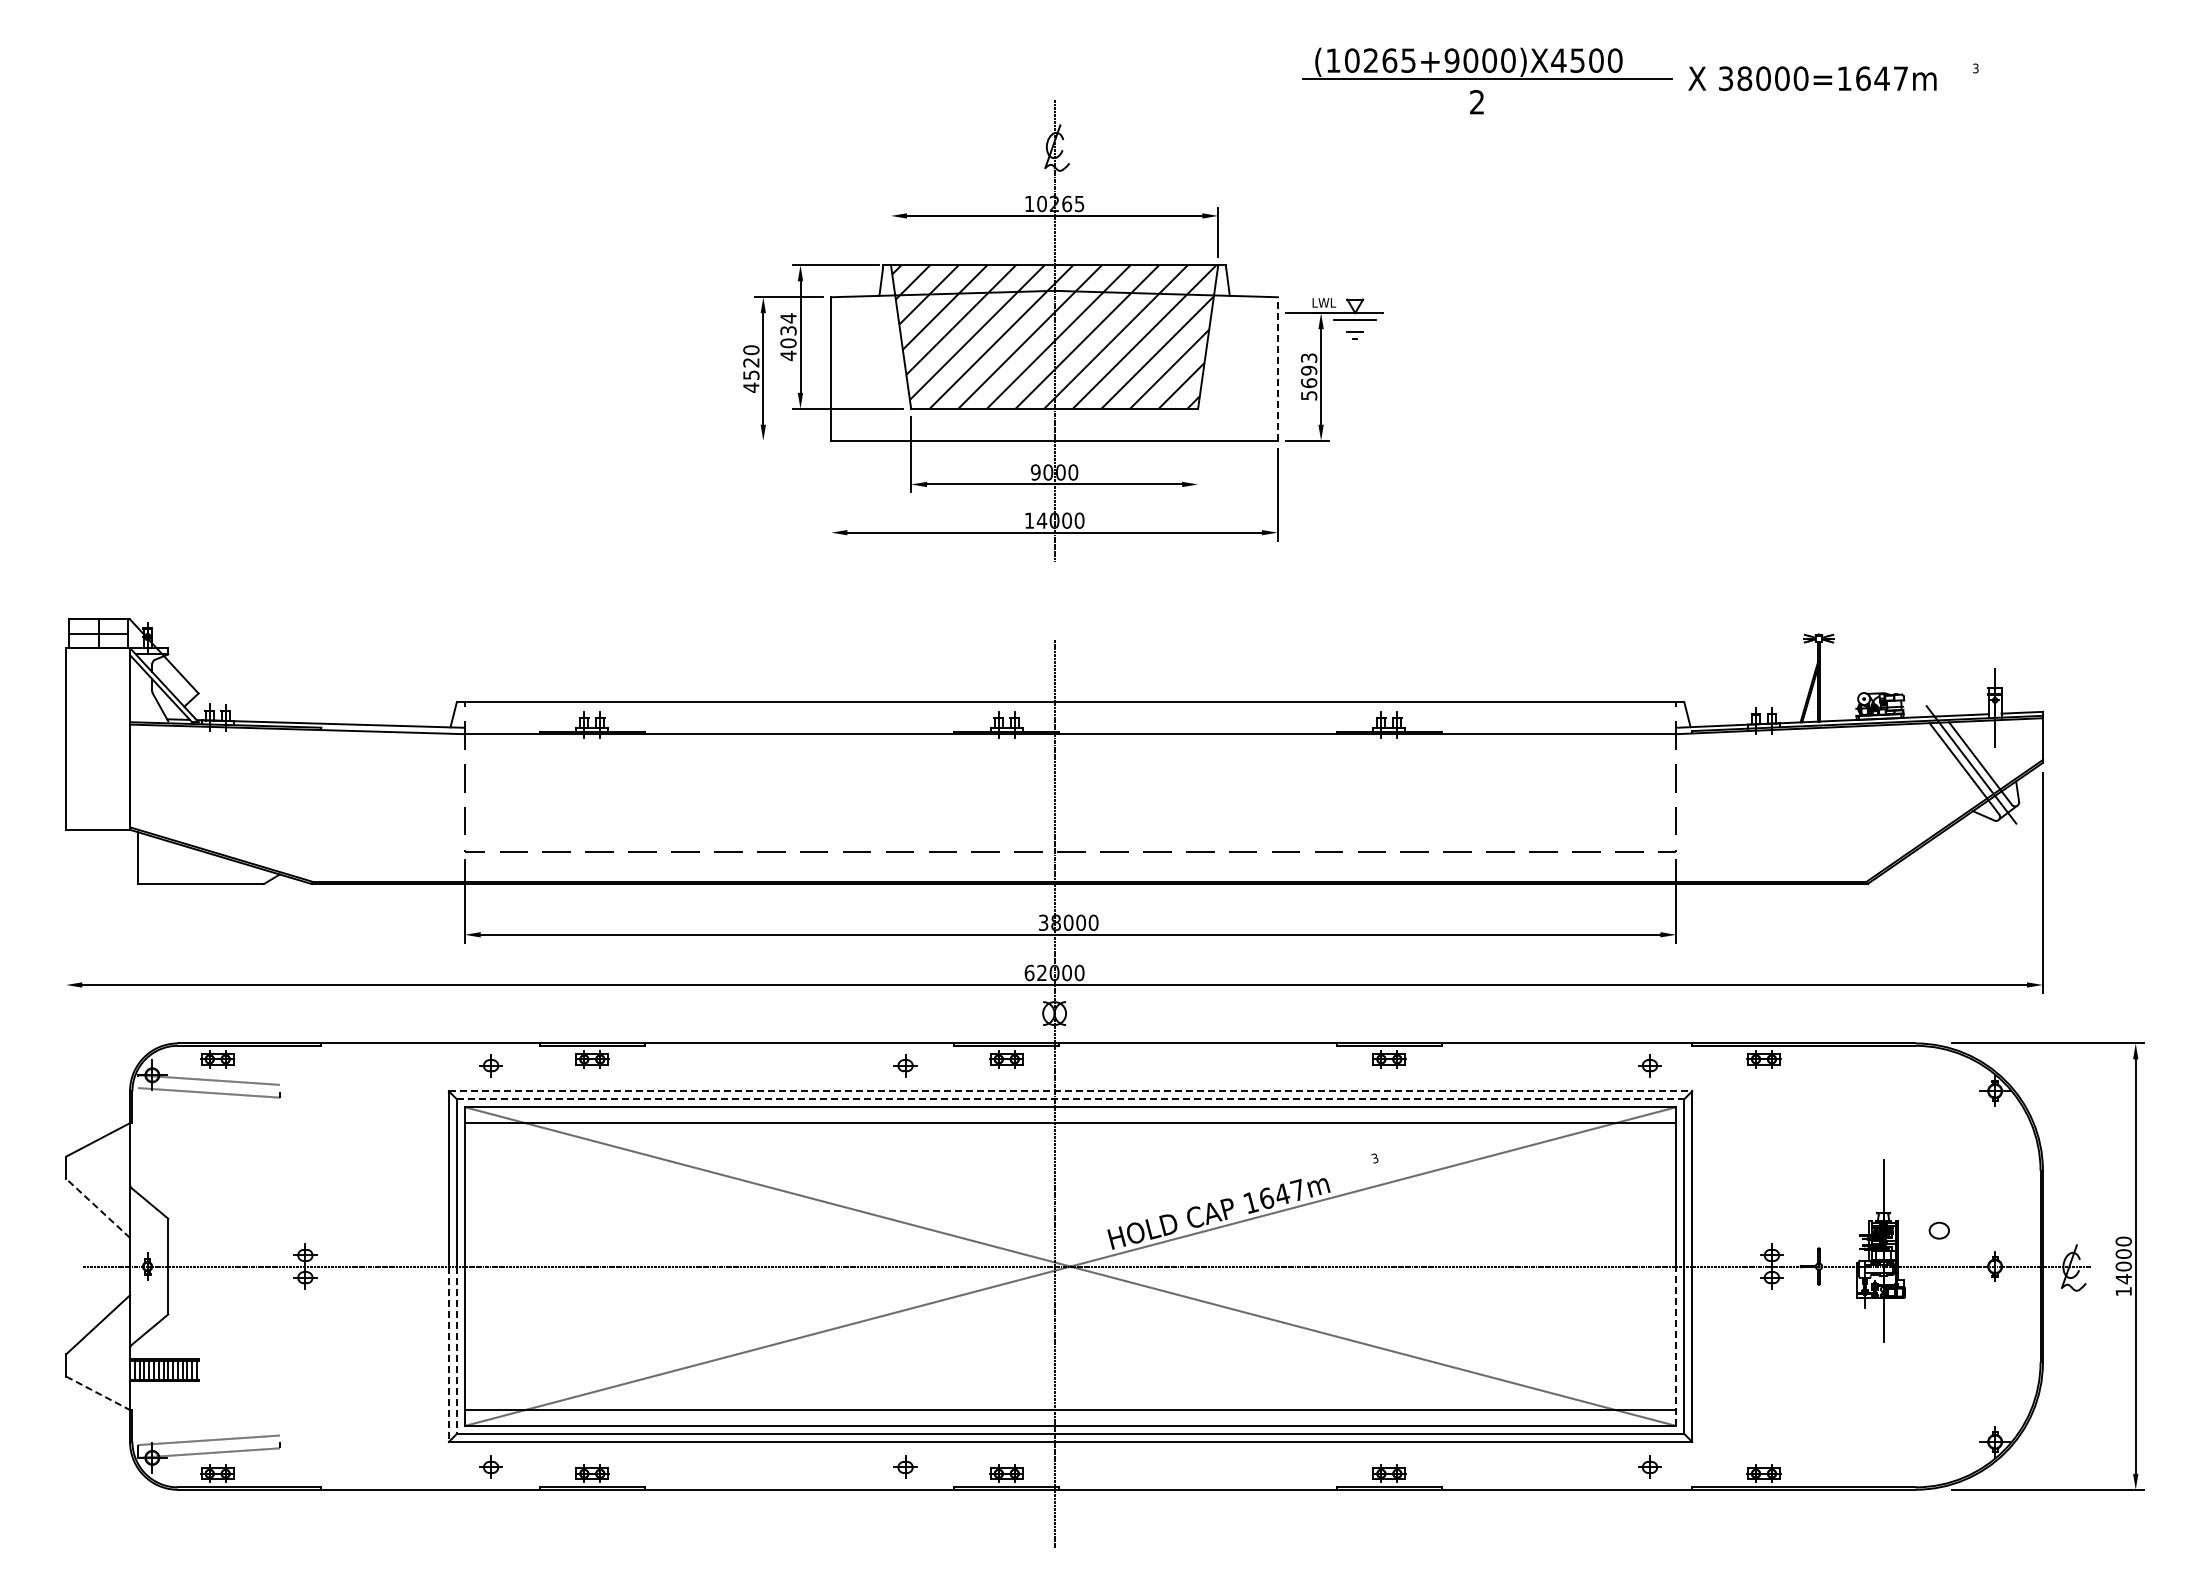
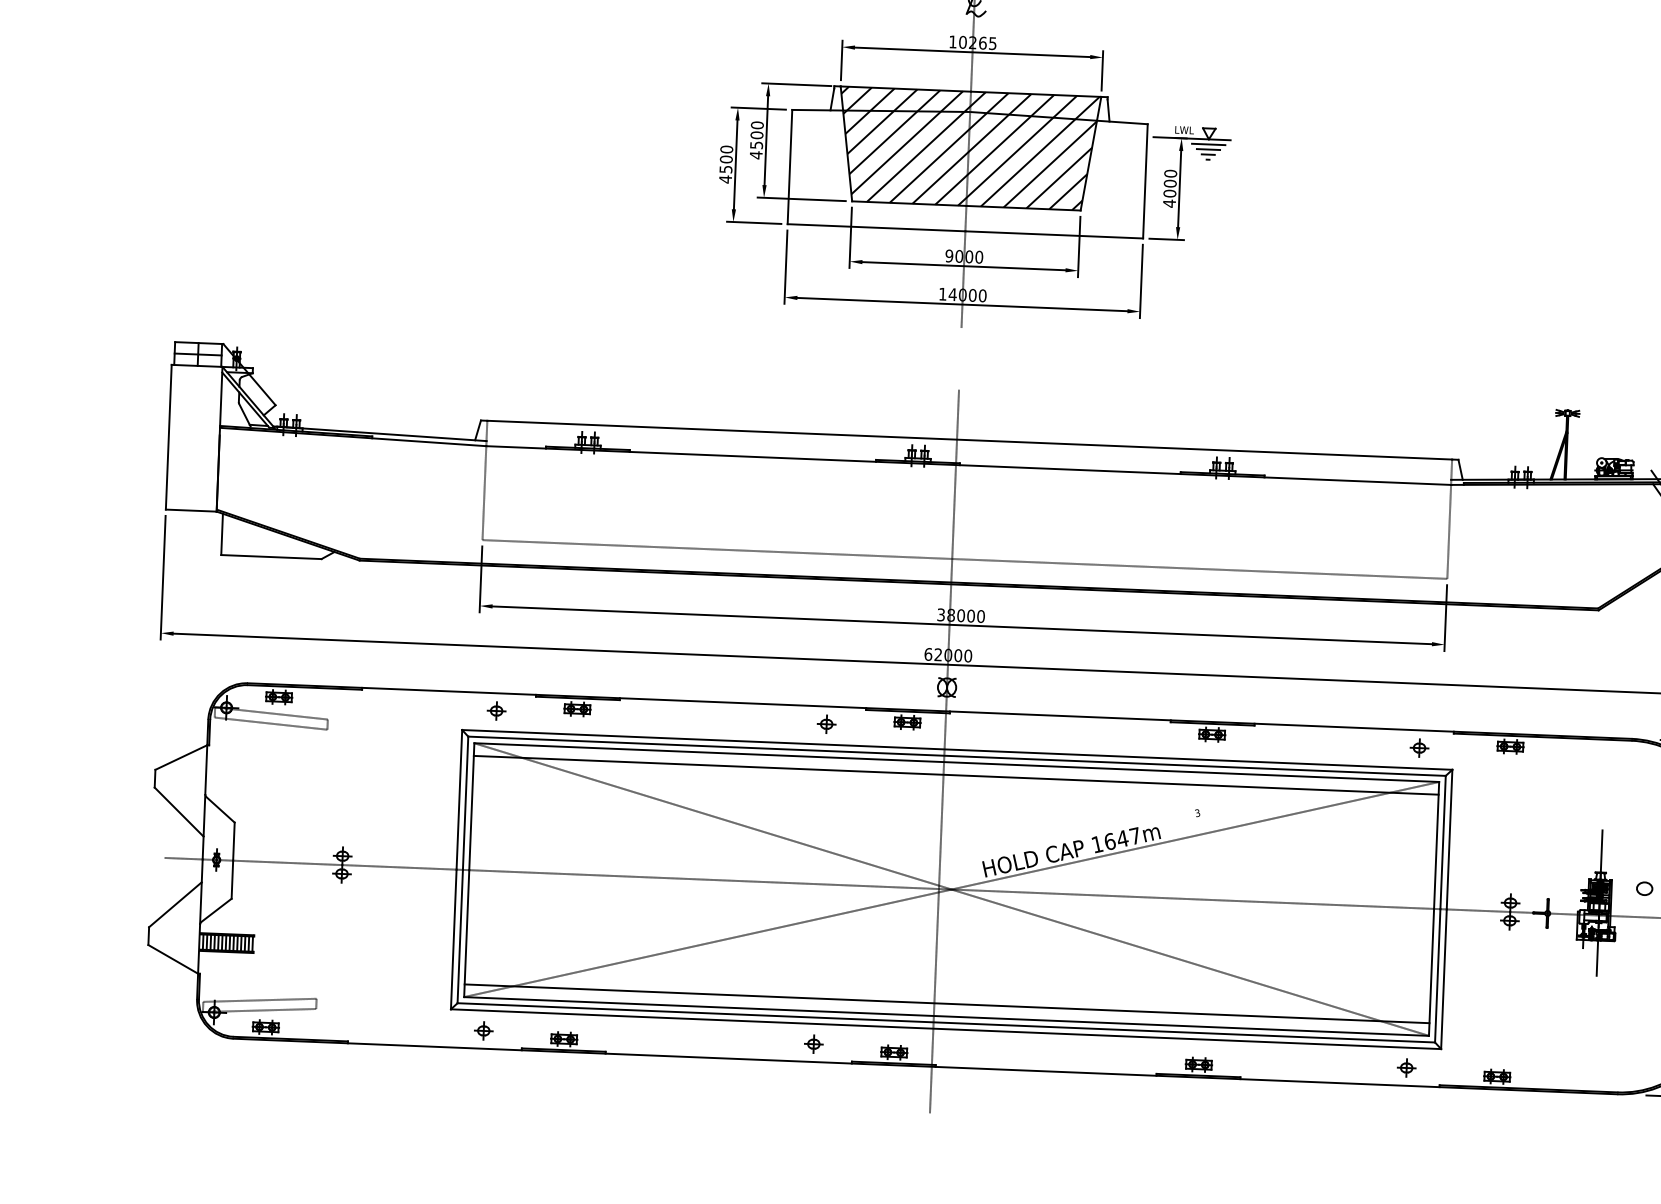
line: (891, 232) -> (842, 60), added
line: (1354, 325) -> (1207, 149), added
text: (788, 330) -> (756, 135), 4034 -> 4500
text: (751, 362) -> (726, 159), 4520 -> 4500
line: (1277, 368) -> (1145, 180), dashed -> solid
text: (1309, 376) -> (1170, 188), 5693 -> 4000
line: (789, 440) -> (754, 222), added
line: (1198, 454) -> (1079, 246), added
line: (831, 494) -> (785, 267), added
line: (66, 914) -> (163, 577), added
line: (1070, 1091) -> (957, 750), dashed -> solid
line: (1070, 1099) -> (956, 756), dashed -> solid
line: (97, 1208) -> (178, 812), dashed -> solid
line: (1676, 1346) -> (1431, 972), dashed -> solid
line: (456, 1350) -> (459, 936), dashed -> solid
line: (448, 1354) -> (453, 939), dashed -> solid
line: (98, 1393) -> (173, 959), dashed -> solid

